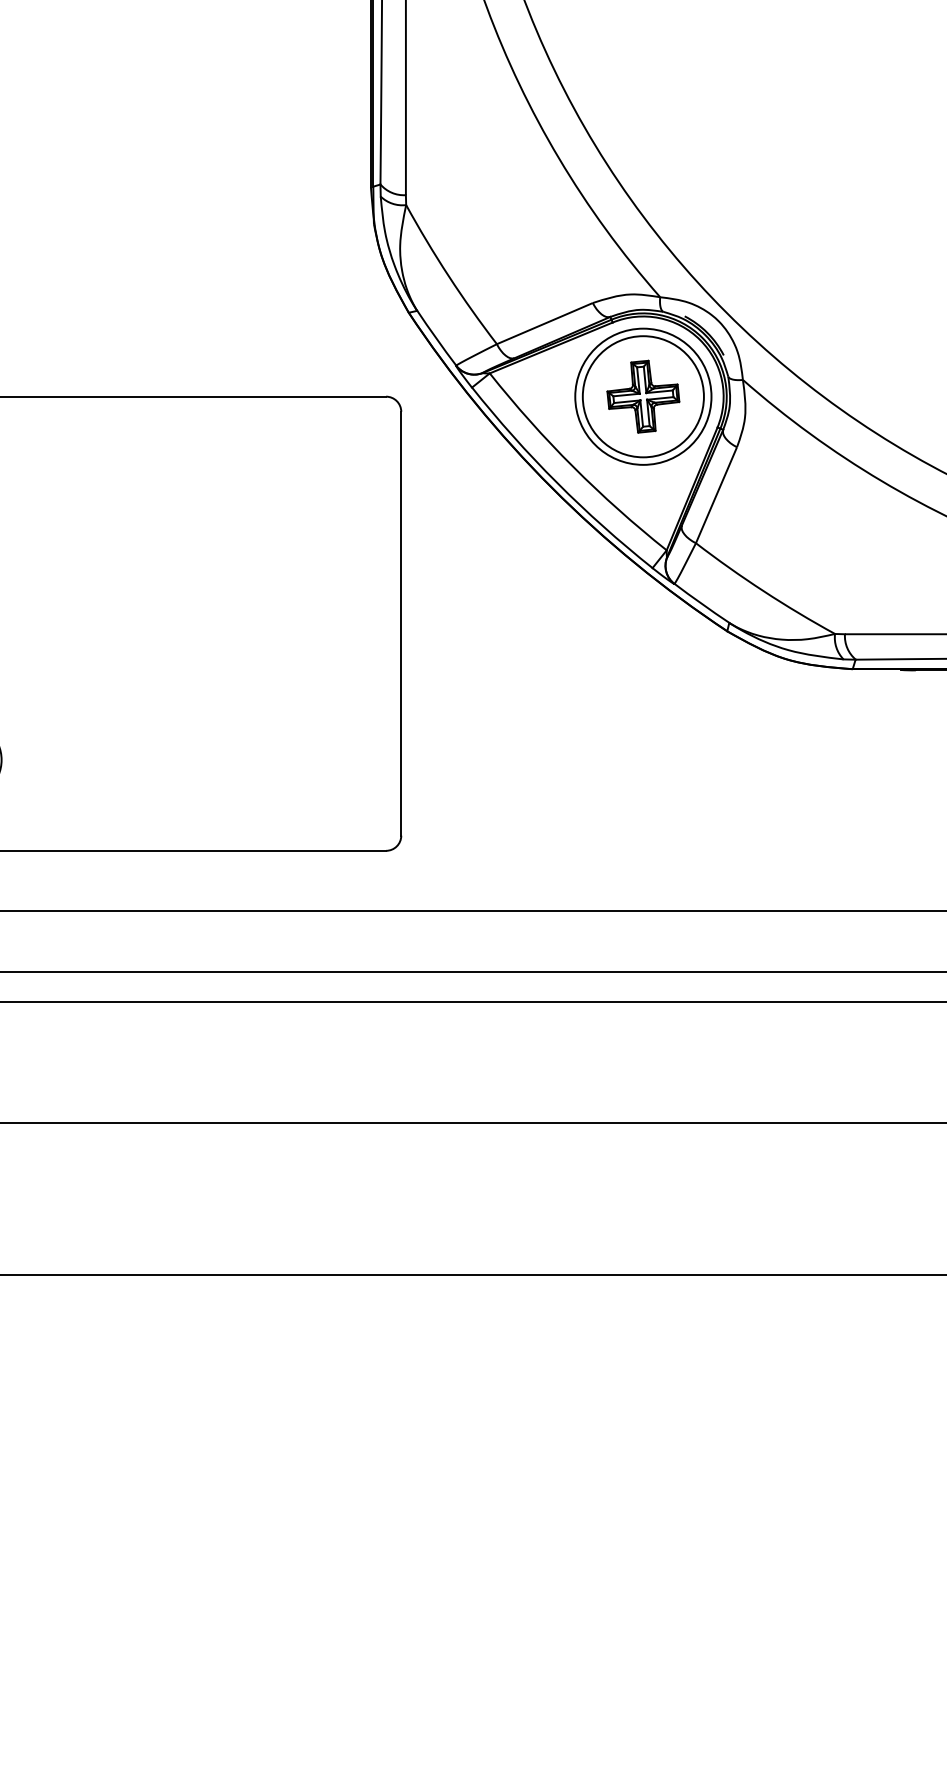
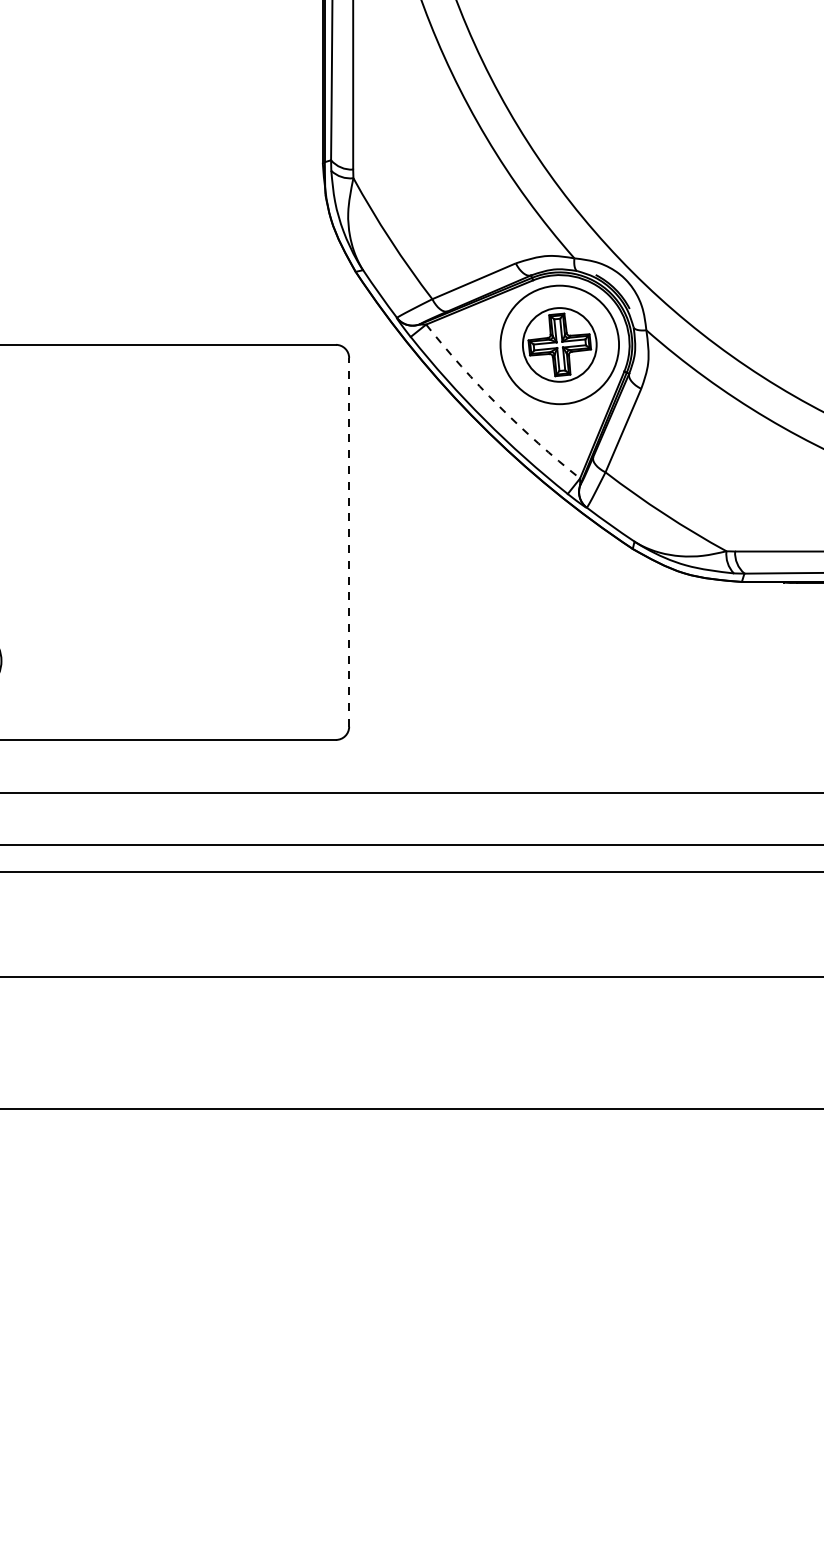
circle: (643, 396) -> (559, 344), size x0.7
arc: (572, 466) -> (498, 405), solid -> dashed
line: (401, 622) -> (349, 541), solid -> dashed

